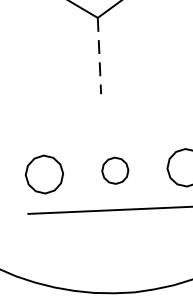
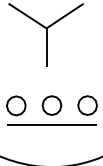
line: (99, 57) -> (46, 48), dashed -> solid
part: (114, 170) -> (51, 105), size x1.43

